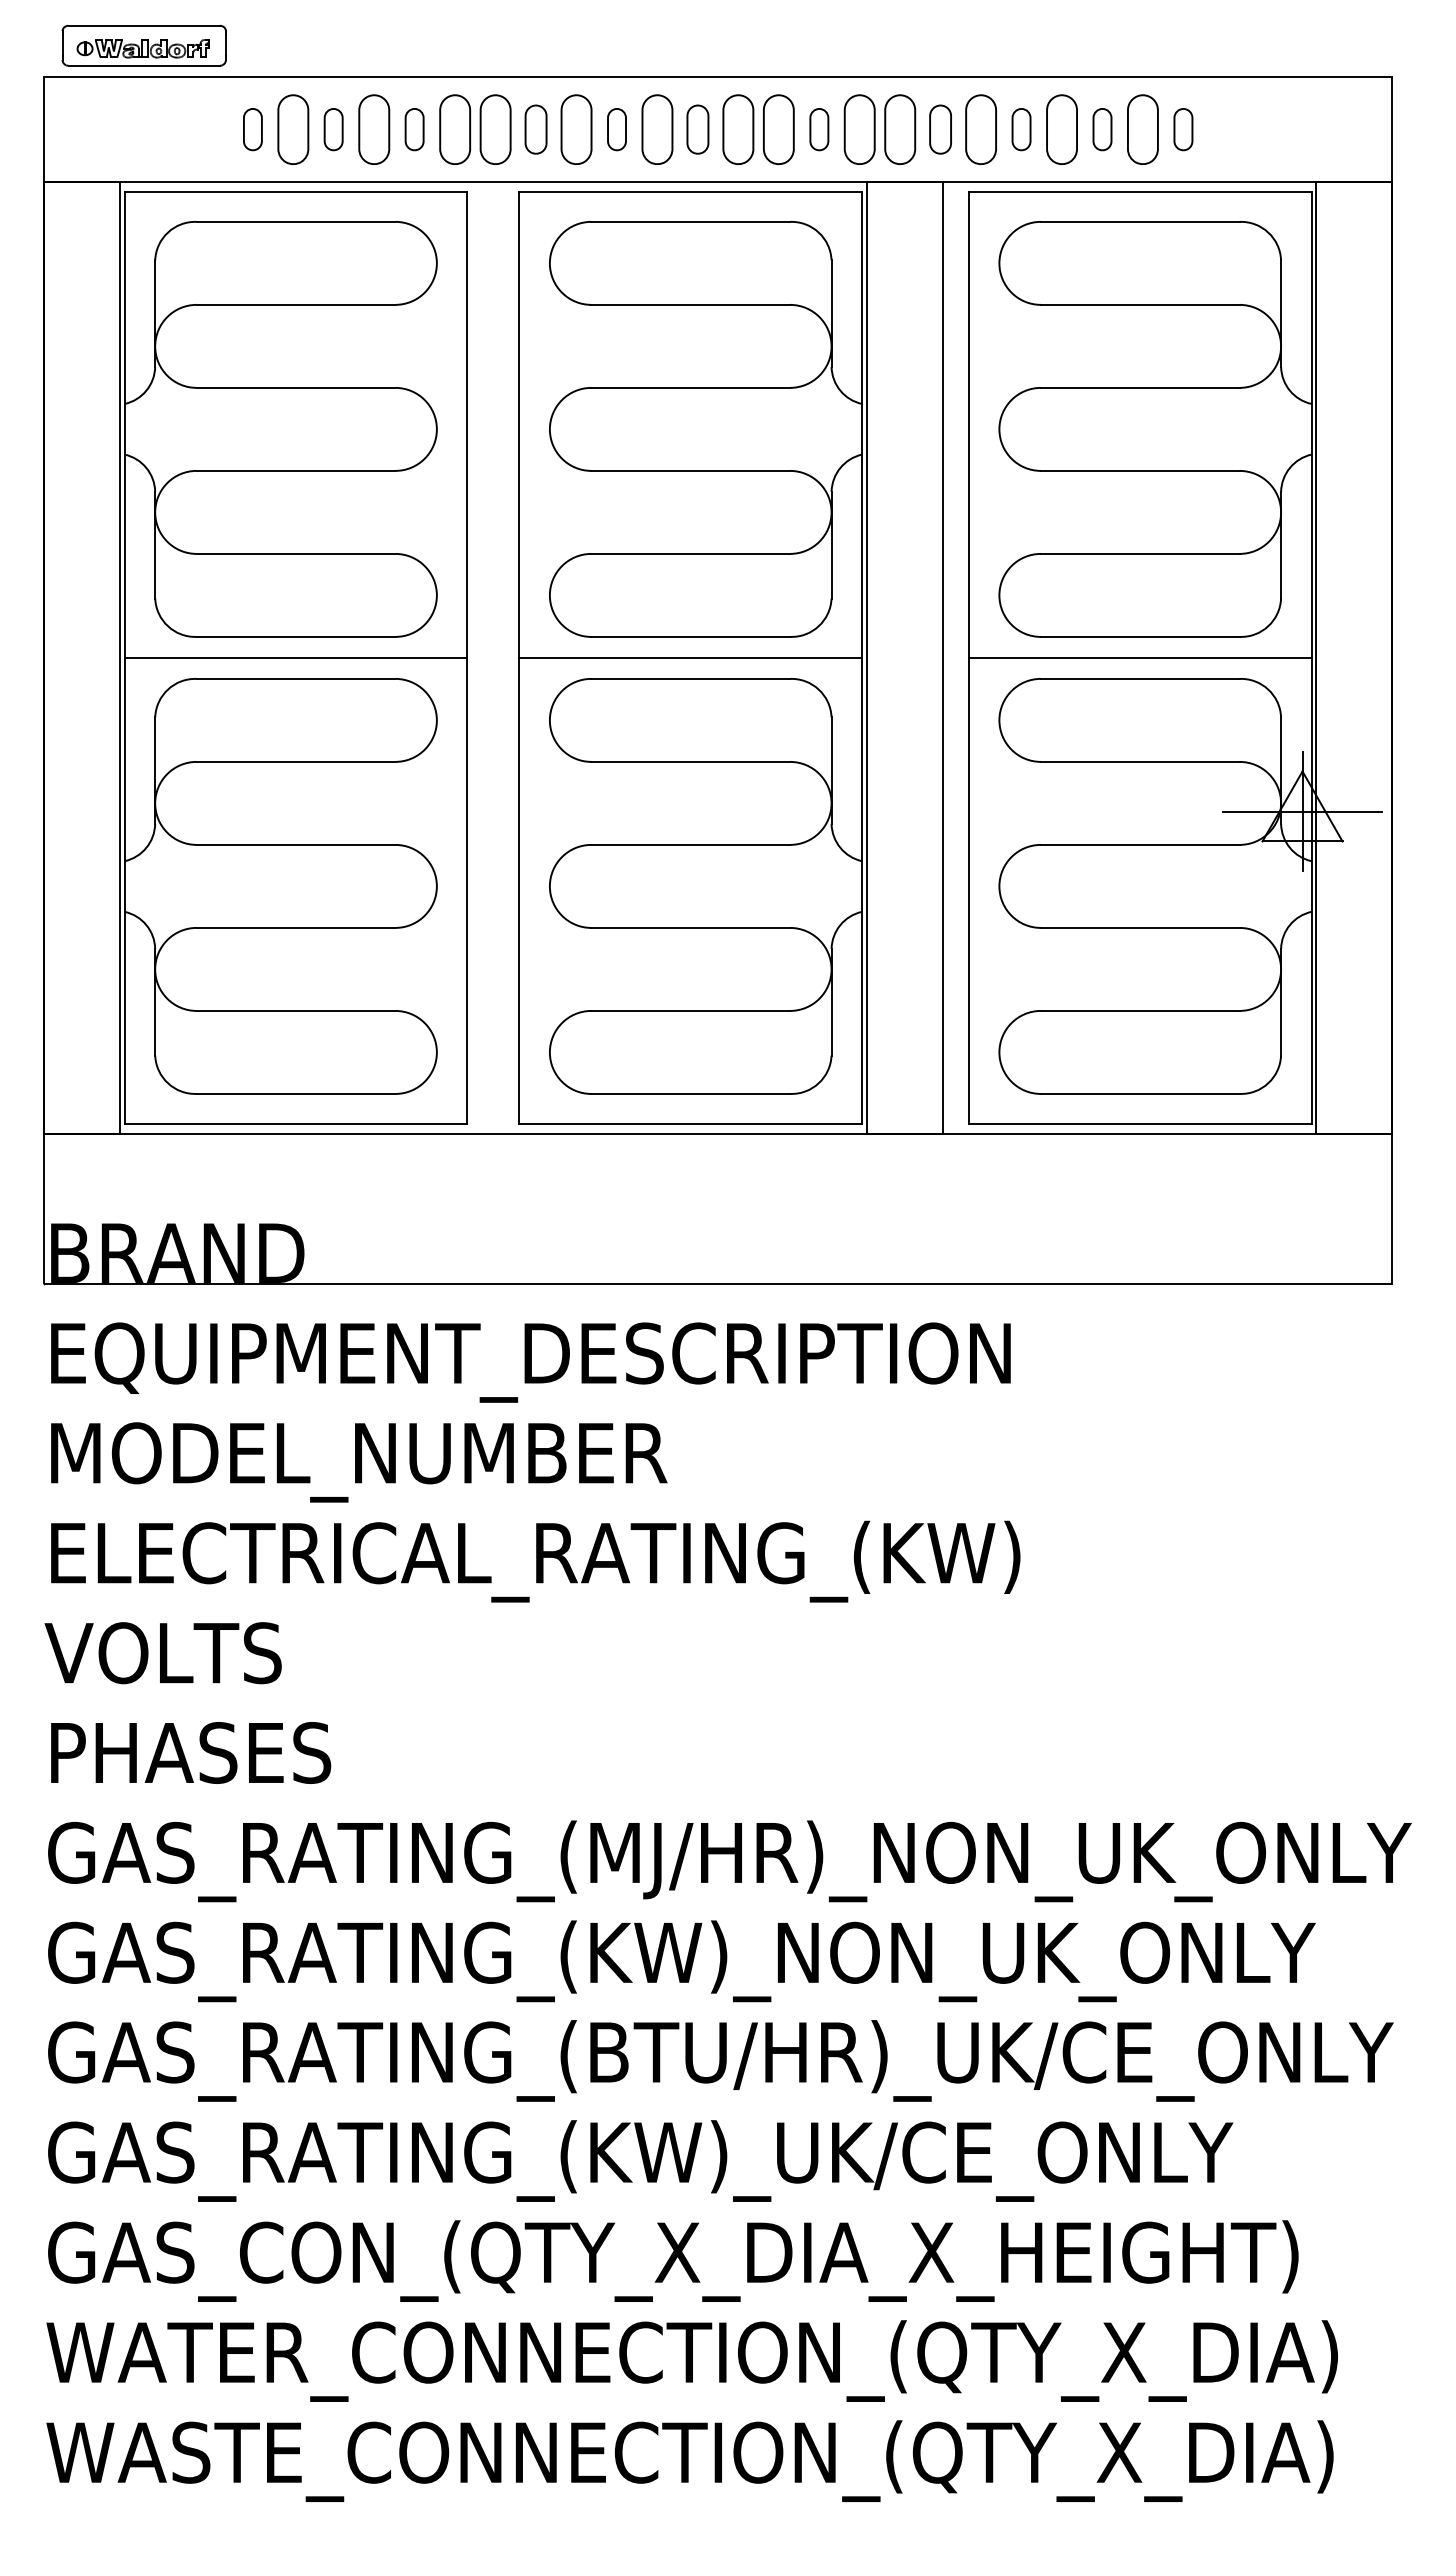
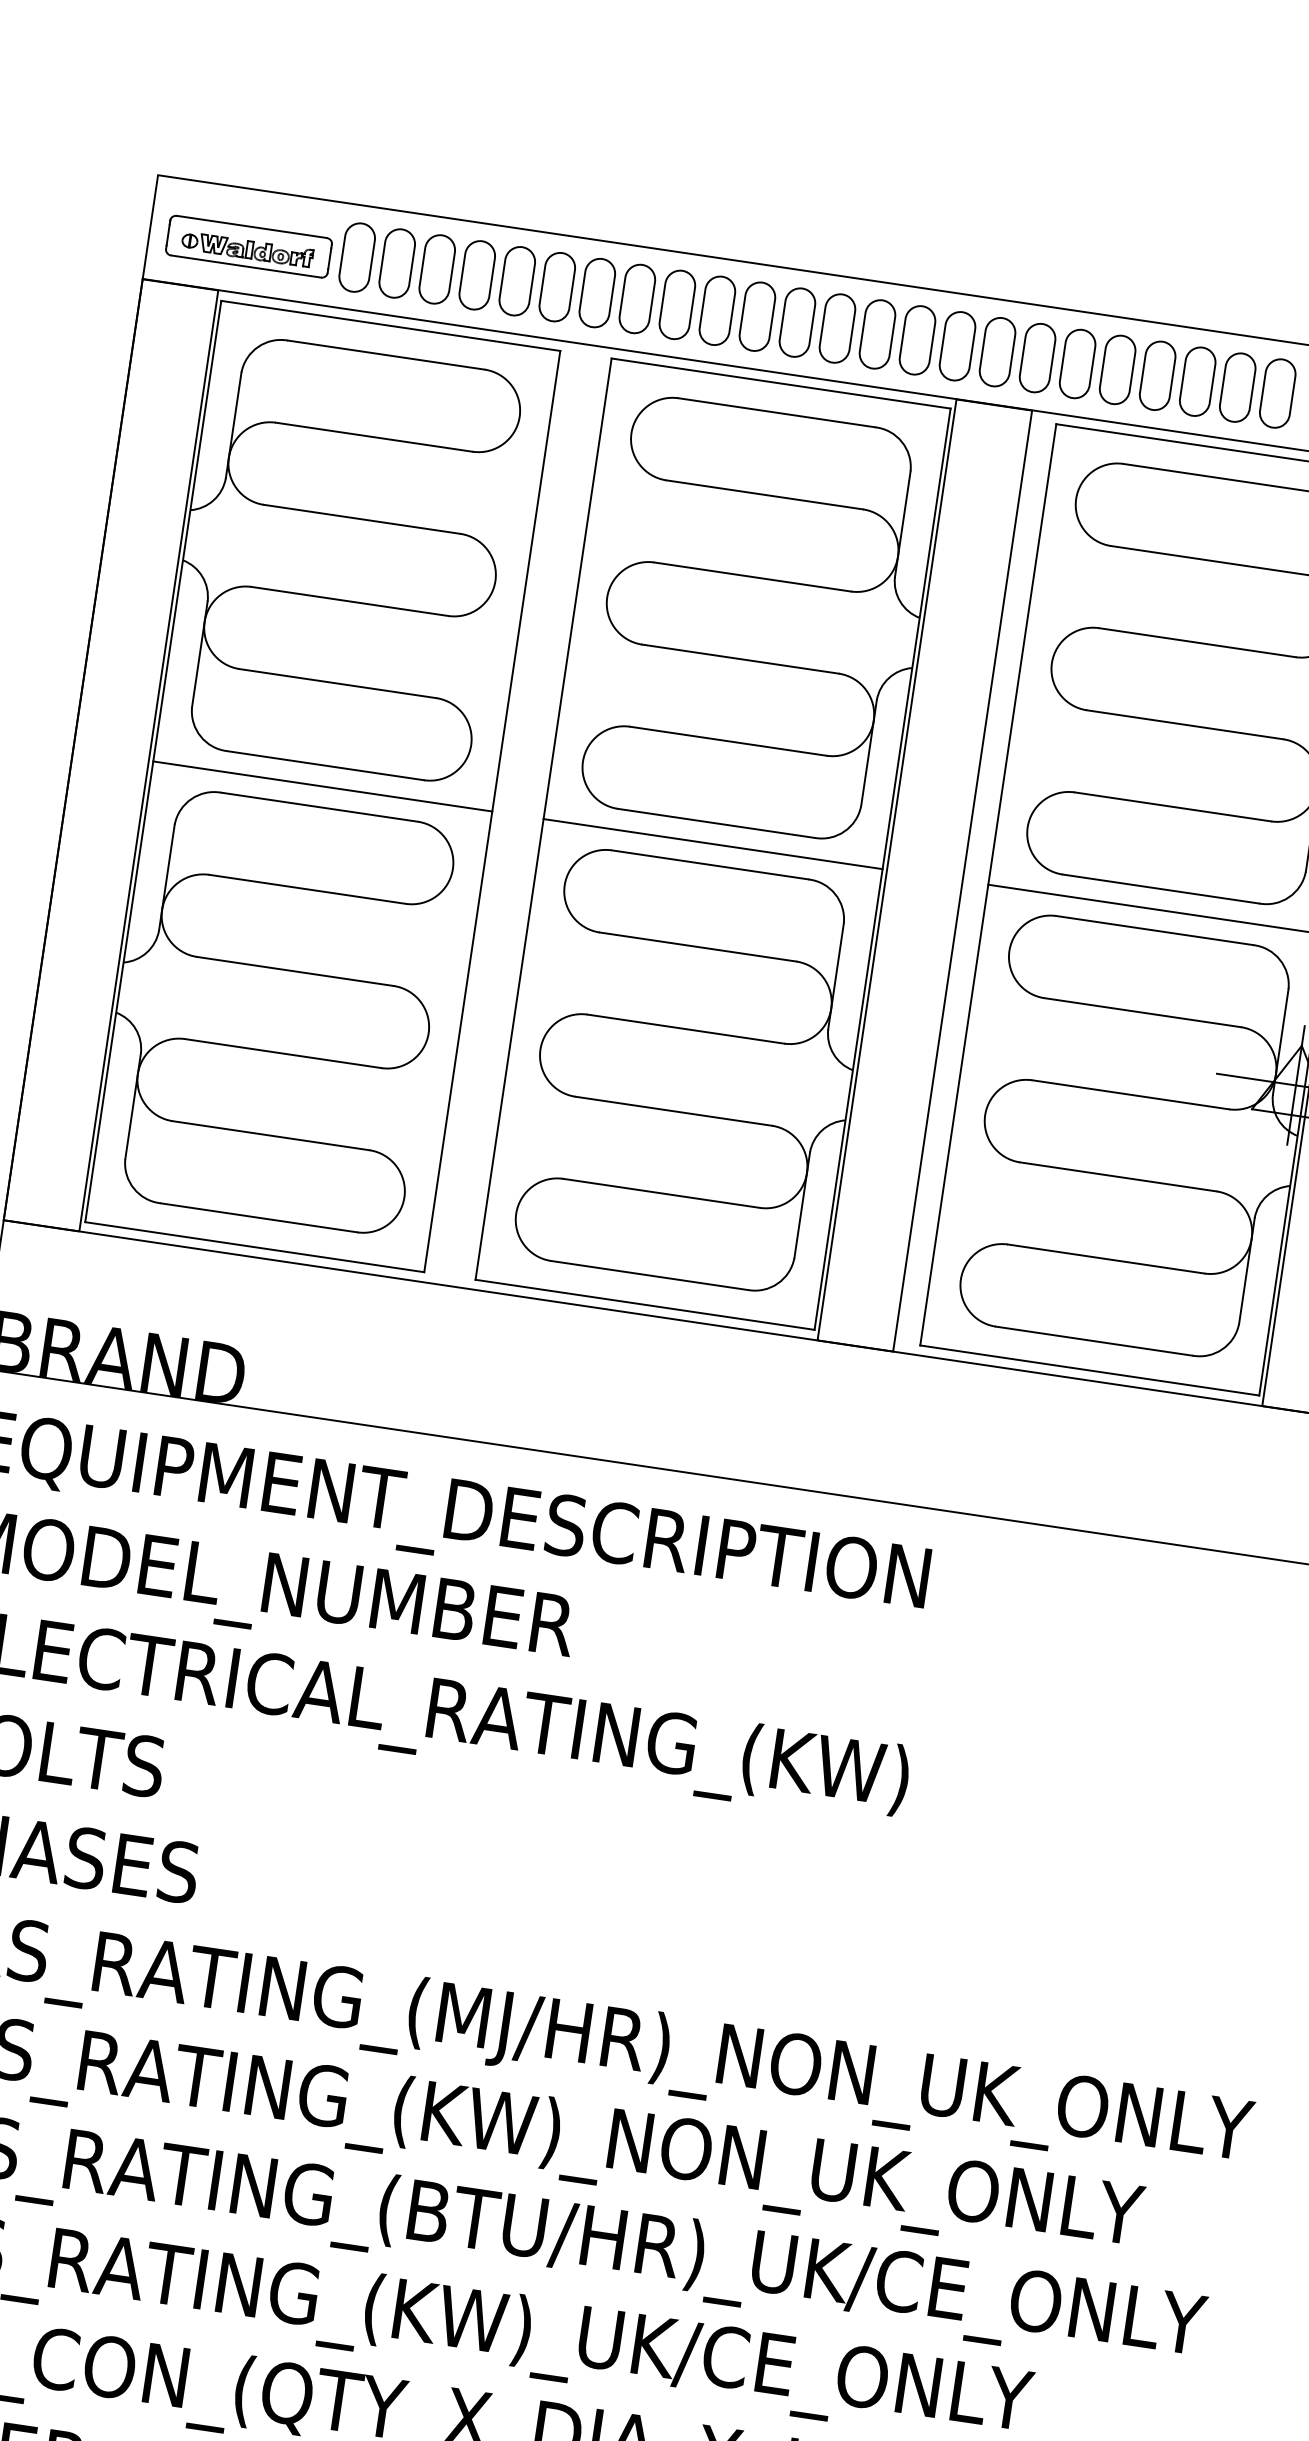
part: (143, 45) -> (248, 246), moved
part: (252, 129) -> (356, 257), size x1.67
part: (333, 129) -> (436, 269), size x1.67
part: (414, 129) -> (517, 281), size x1.67
part: (535, 129) -> (636, 298), size x1.43
part: (616, 129) -> (716, 310), size x1.67
part: (697, 129) -> (797, 322), size x1.43
part: (819, 129) -> (917, 340), size x1.67
part: (940, 129) -> (1037, 357), size x1.43
part: (1021, 129) -> (1117, 369), size x1.67
part: (1102, 129) -> (1197, 381), size x1.67
part: (1183, 129) -> (1277, 393), size x1.67

